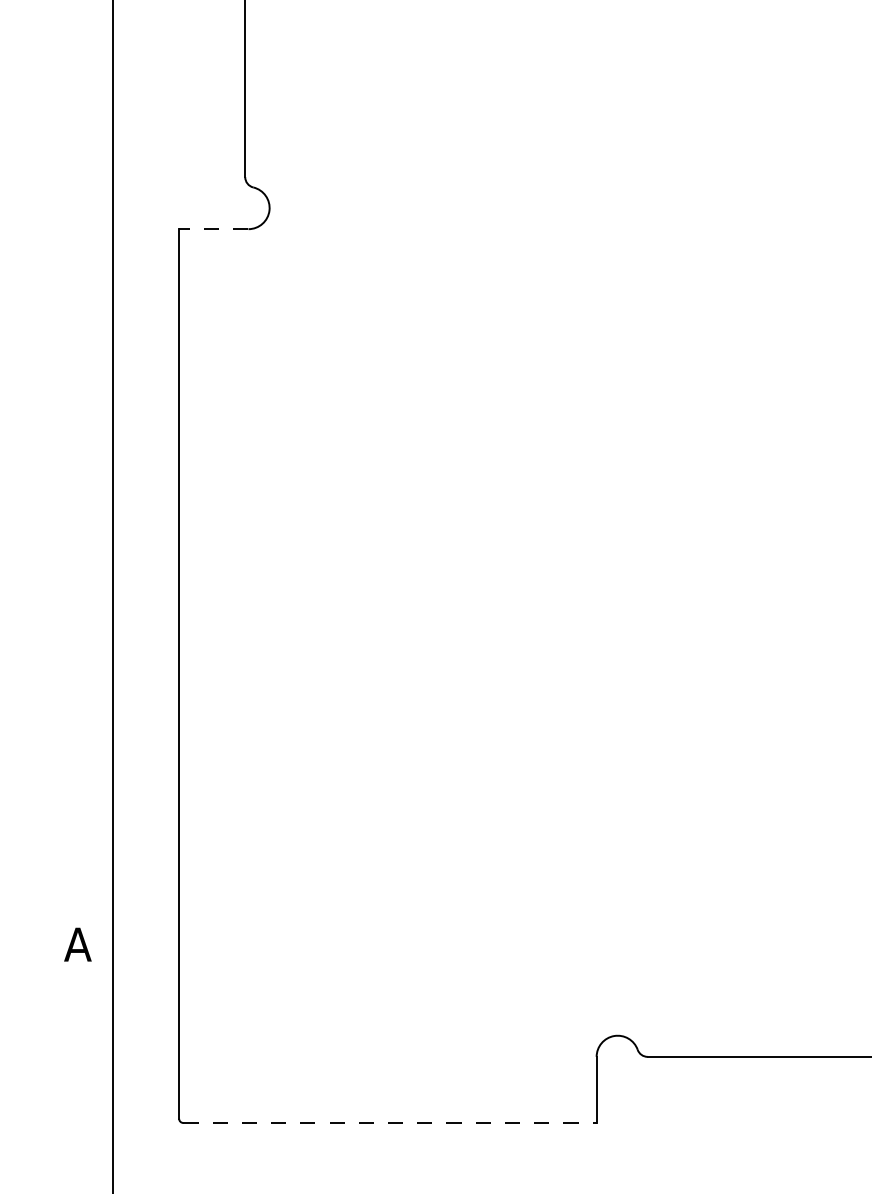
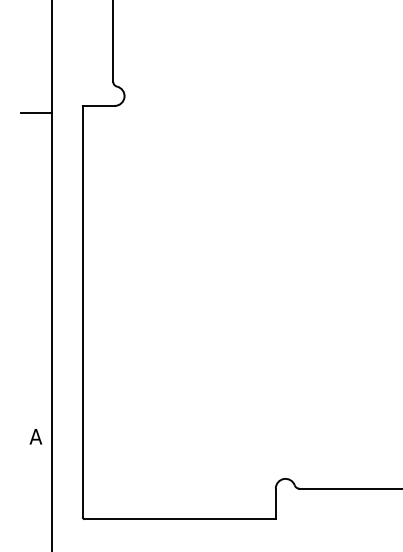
line: (213, 228) -> (98, 105), dashed -> solid
line: (79, 243) -> (36, 112), added
line: (390, 1123) -> (180, 519), dashed -> solid

